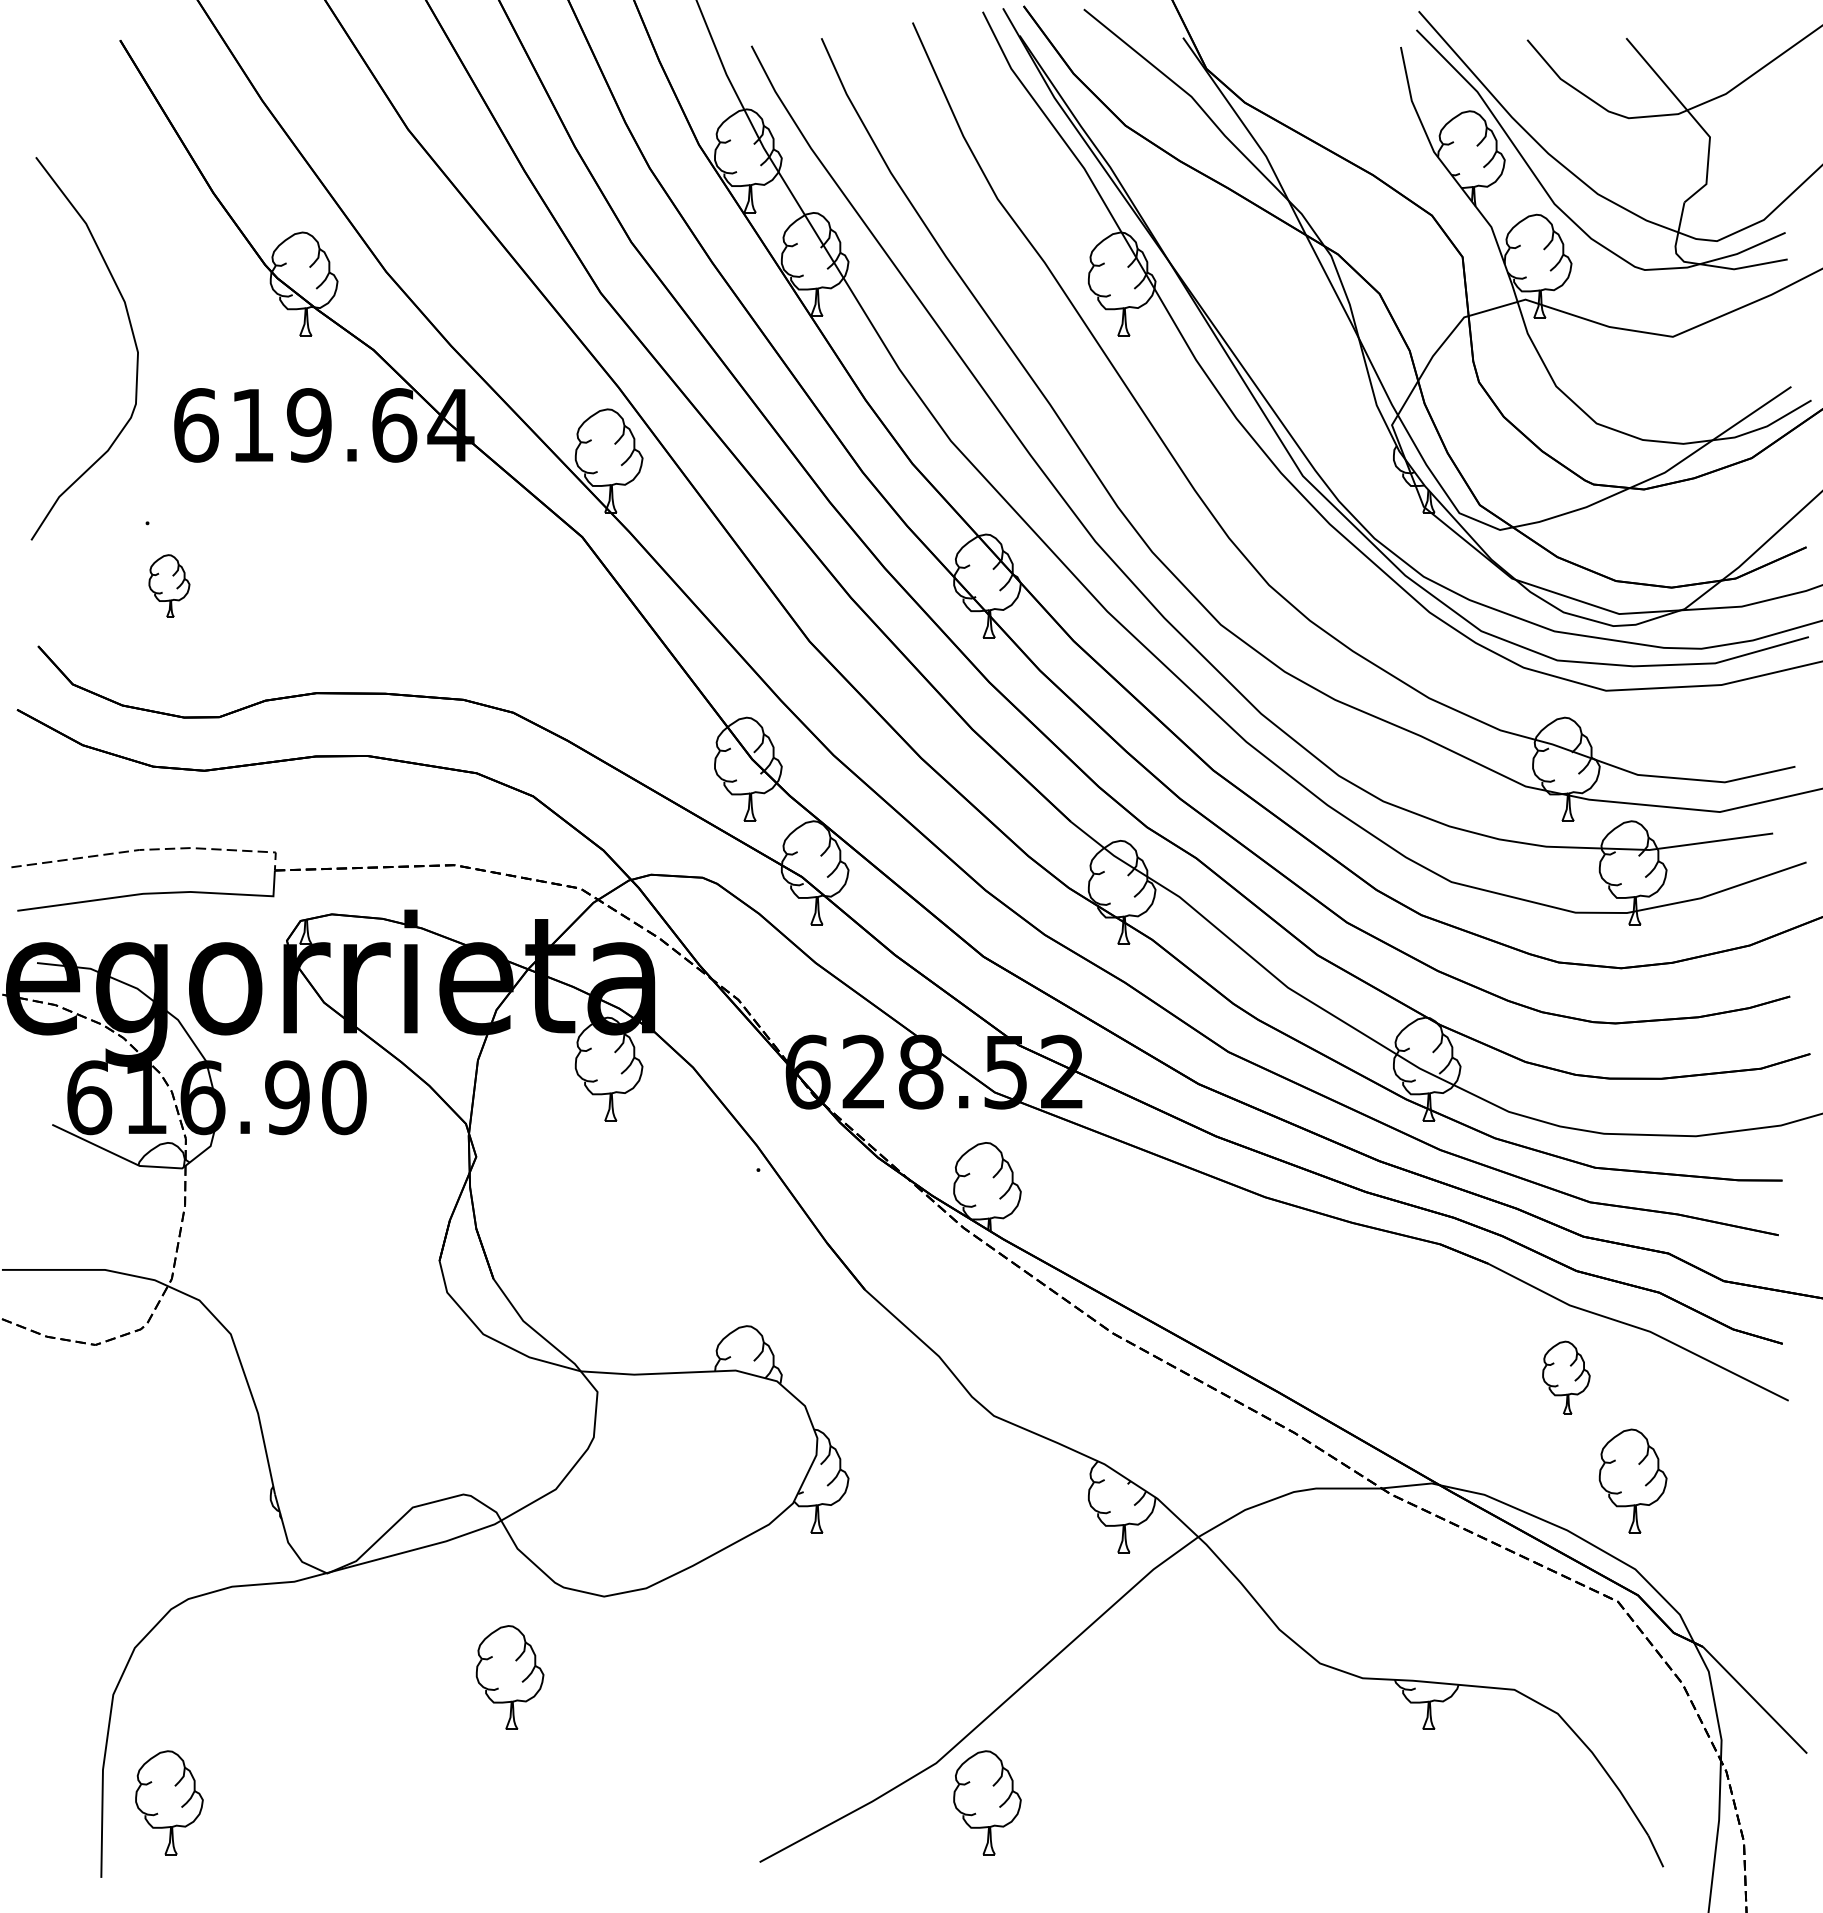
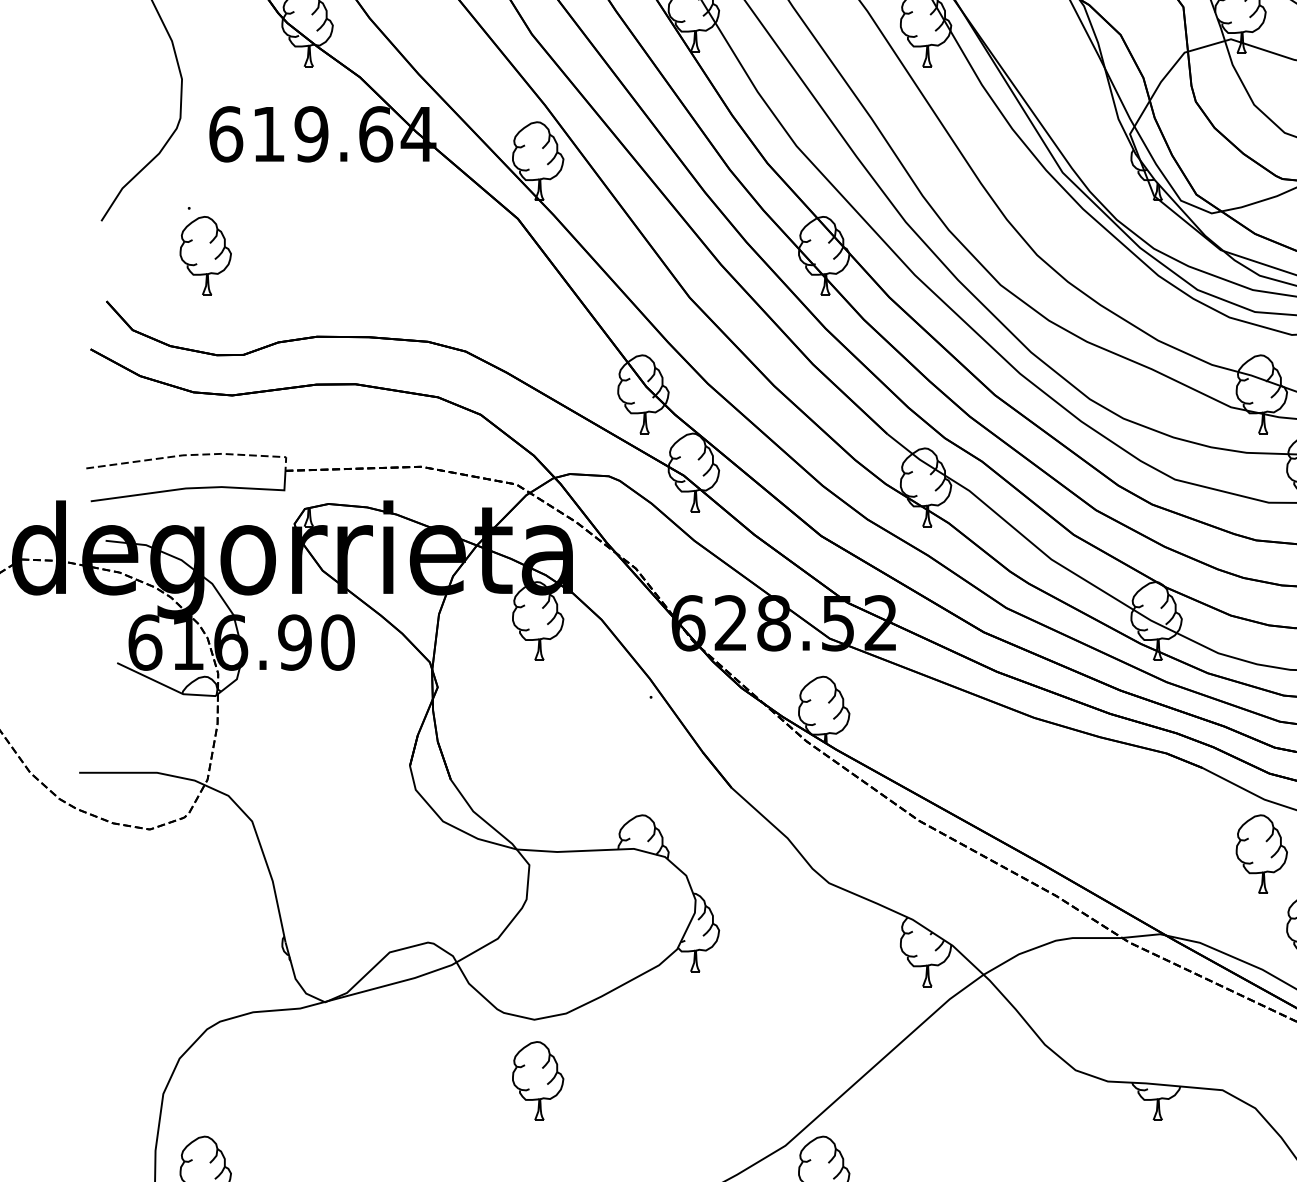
part: (169, 585) -> (205, 255), size x1.67
part: (1566, 1377) -> (1261, 854), size x1.43
part: (509, 1677) -> (537, 1080), moved

